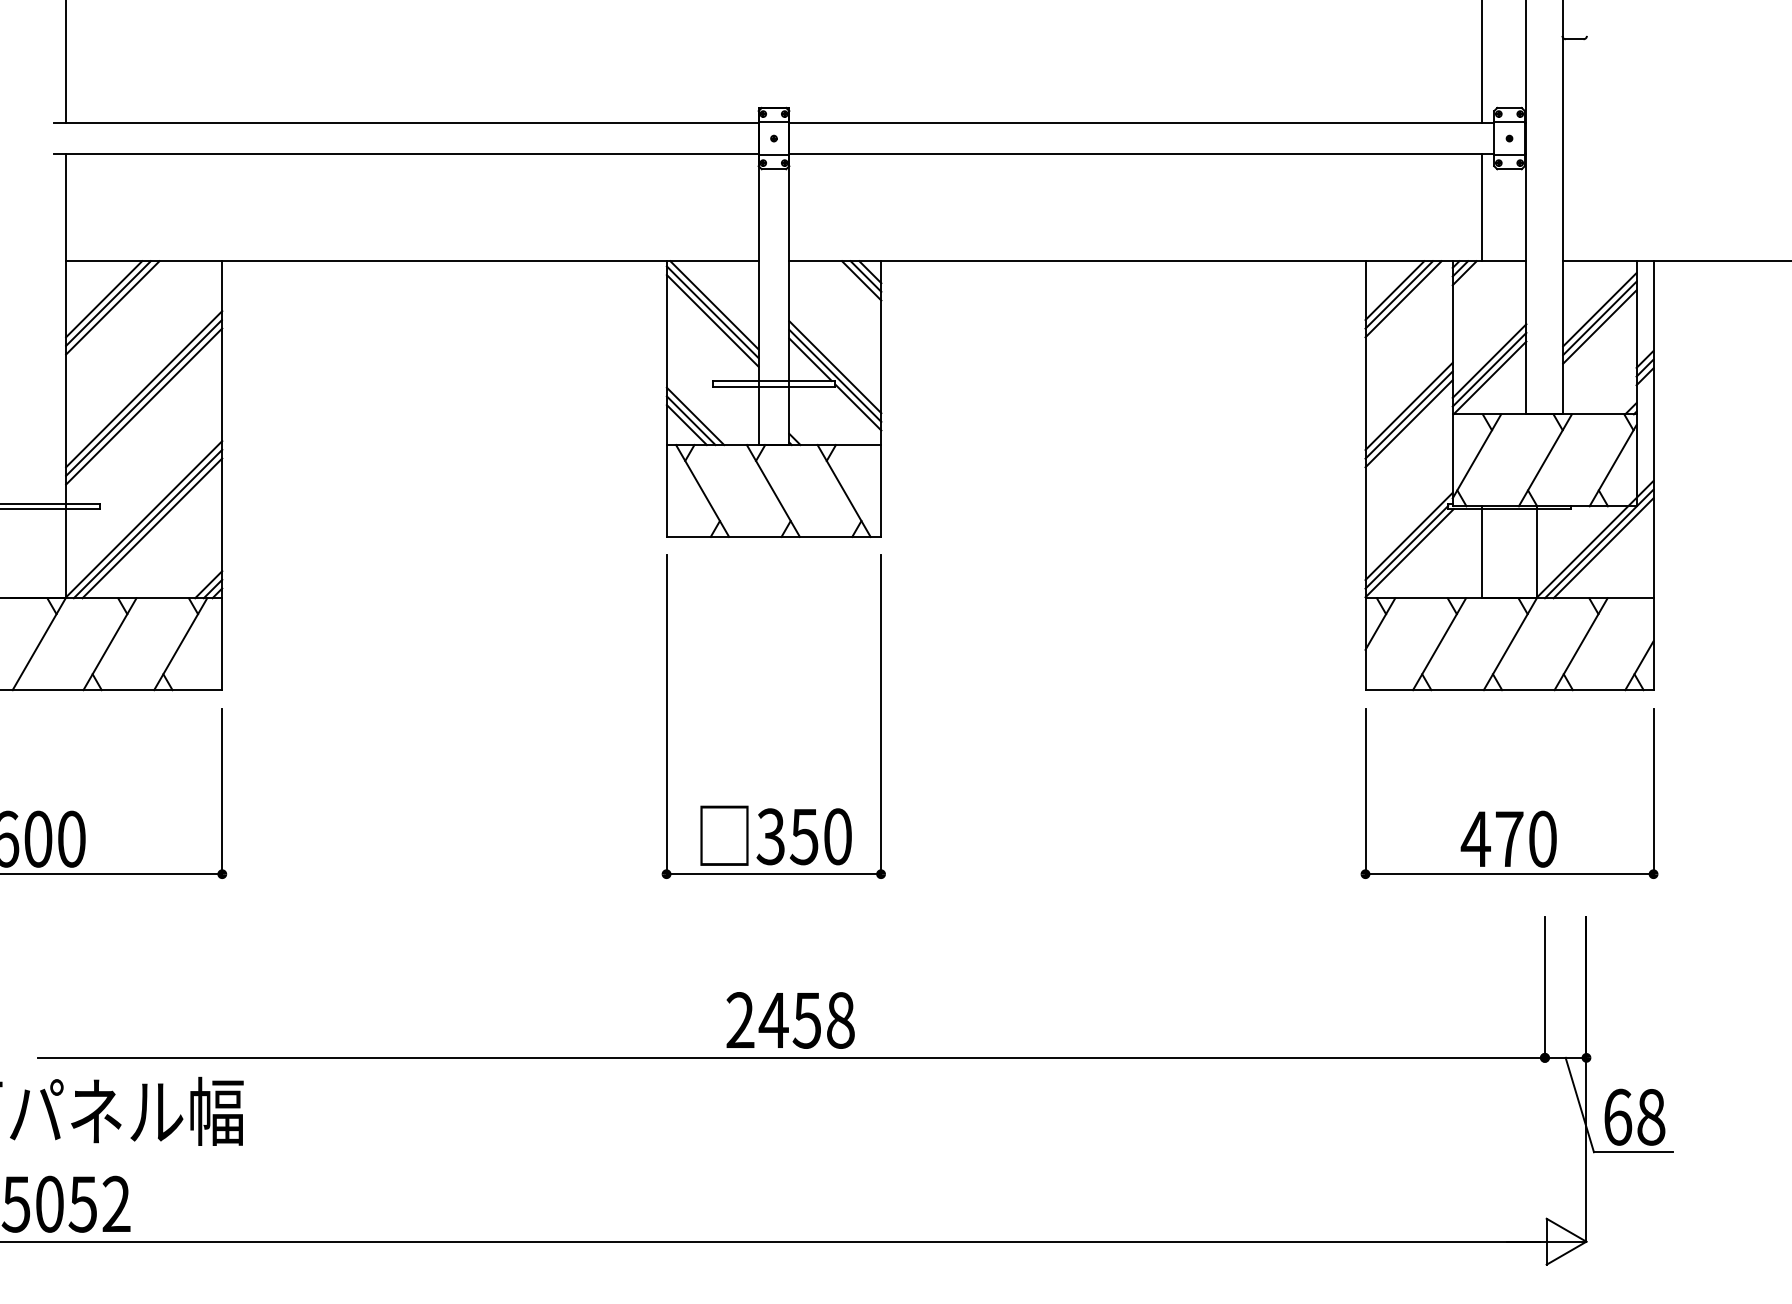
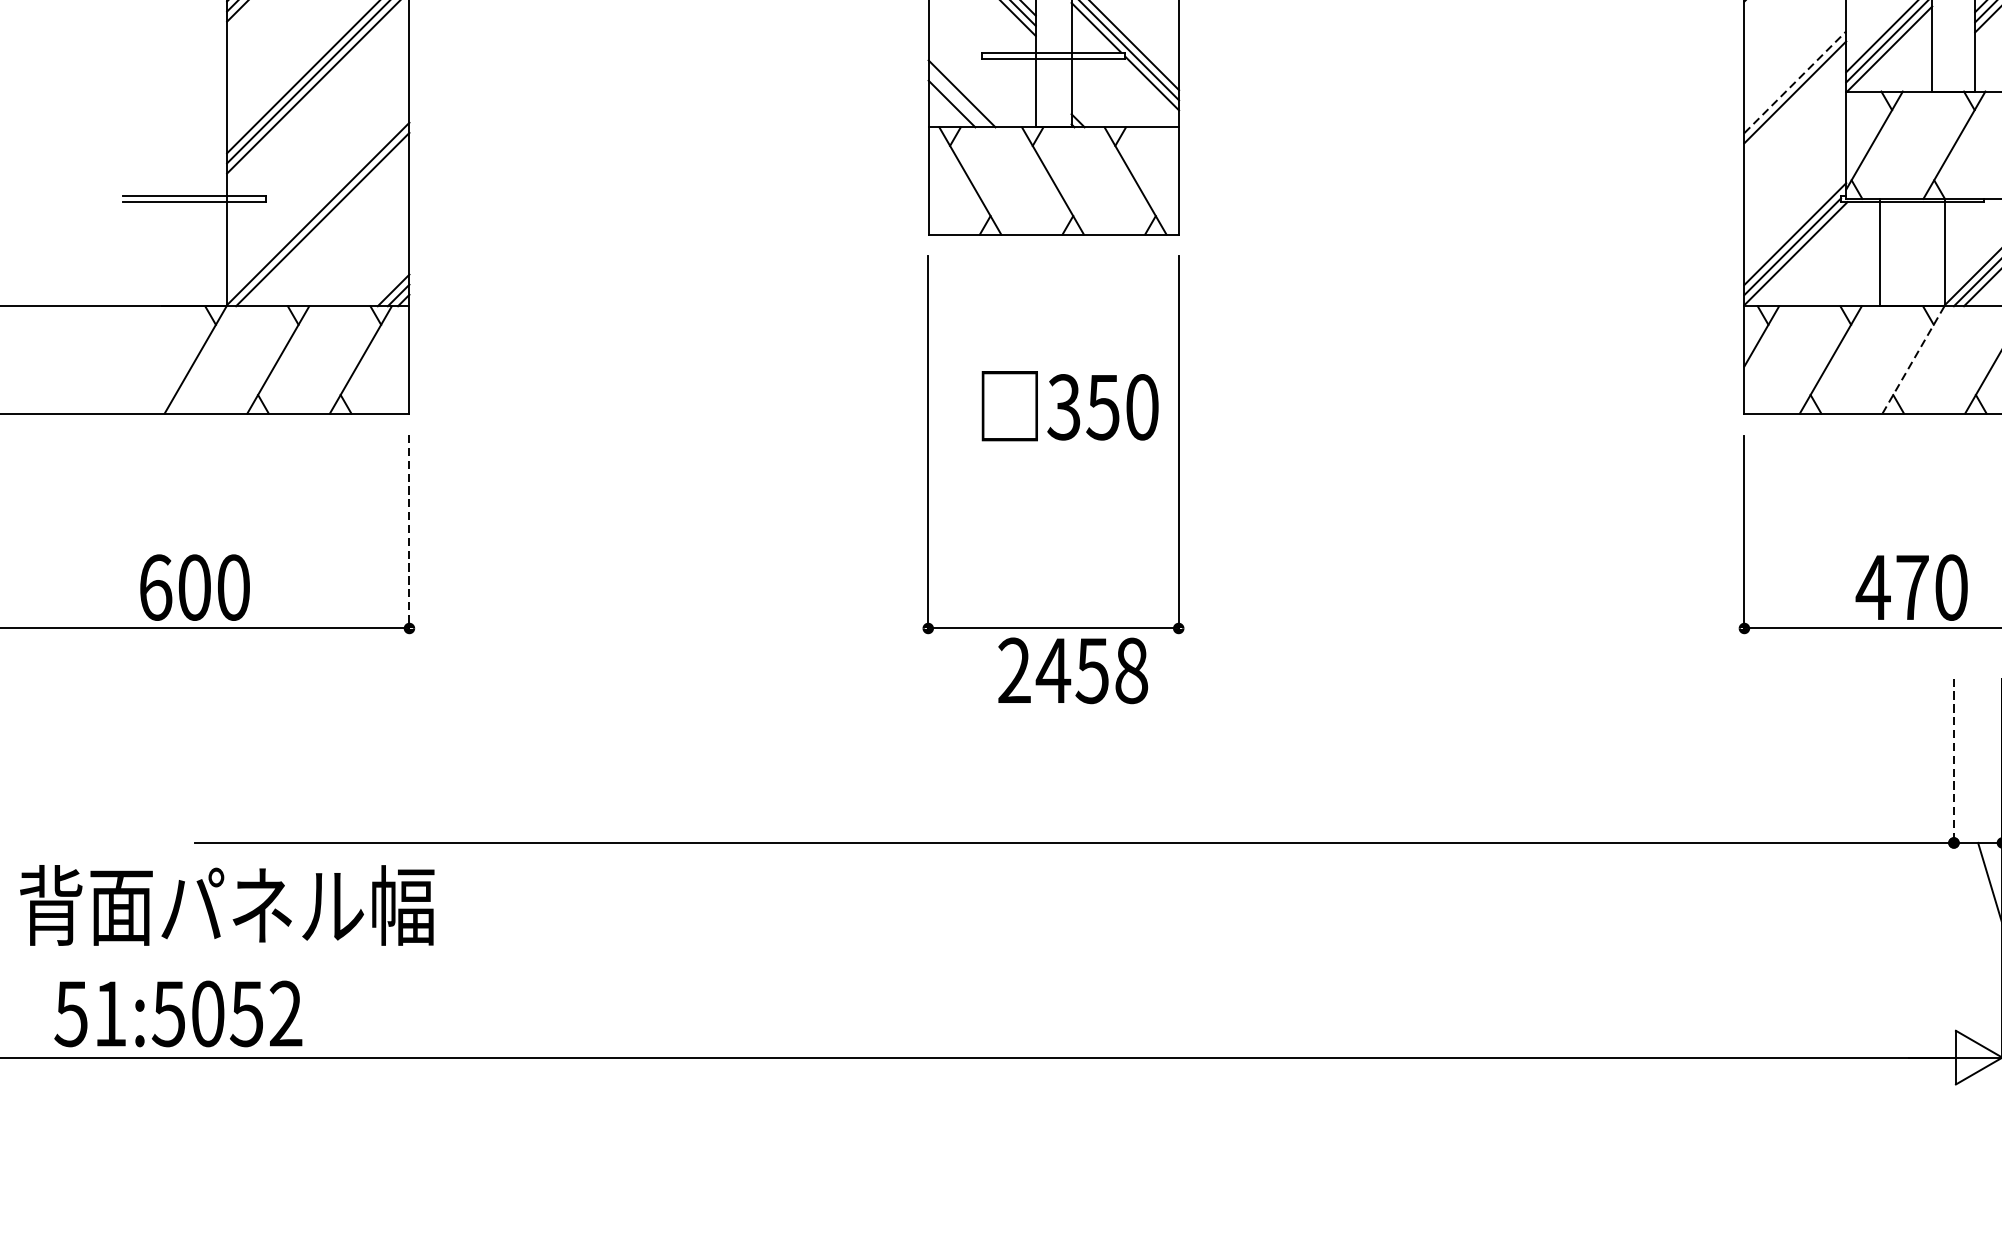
line: (1409, 406) -> (1795, 82), solid -> dashed
line: (690, 420) -> (956, 98), removed
line: (1408, 423) -> (1794, 102), removed
line: (152, 528) -> (327, 224), removed
line: (1510, 643) -> (1913, 359), solid -> dashed
line: (222, 792) -> (409, 533), solid -> dashed
text: (775, 835) -> (1069, 405), moved
line: (1544, 987) -> (1953, 760), solid -> dashed
text: (790, 1020) -> (1072, 670), moved

